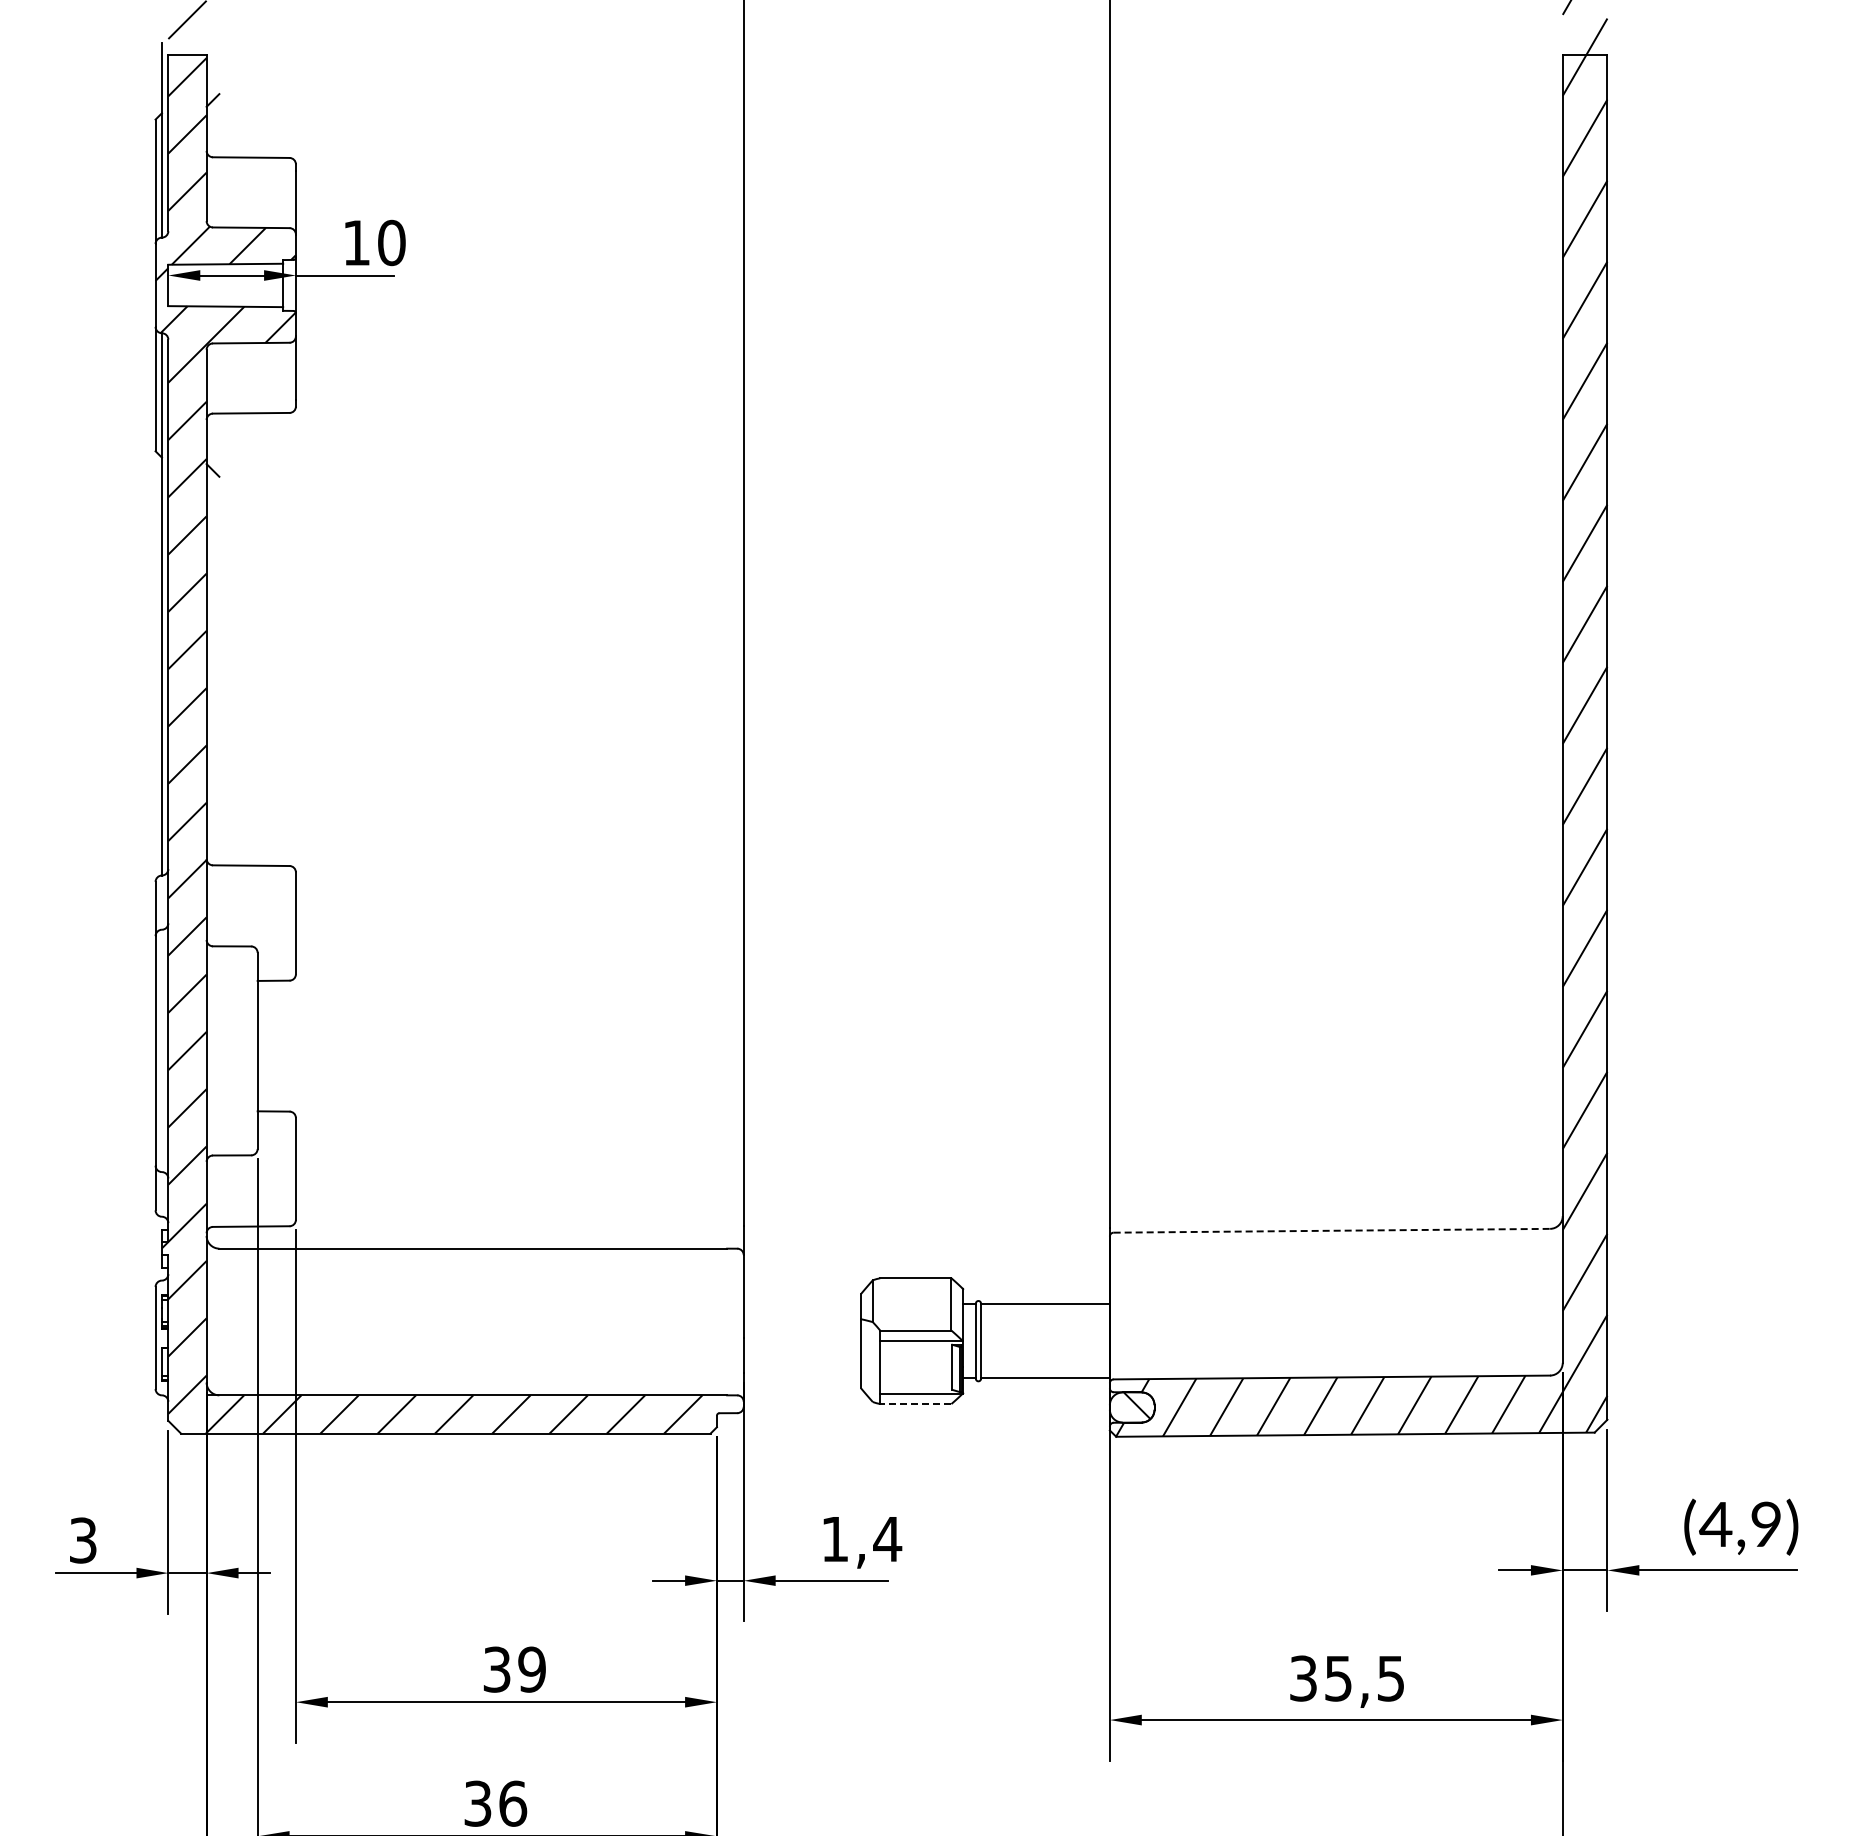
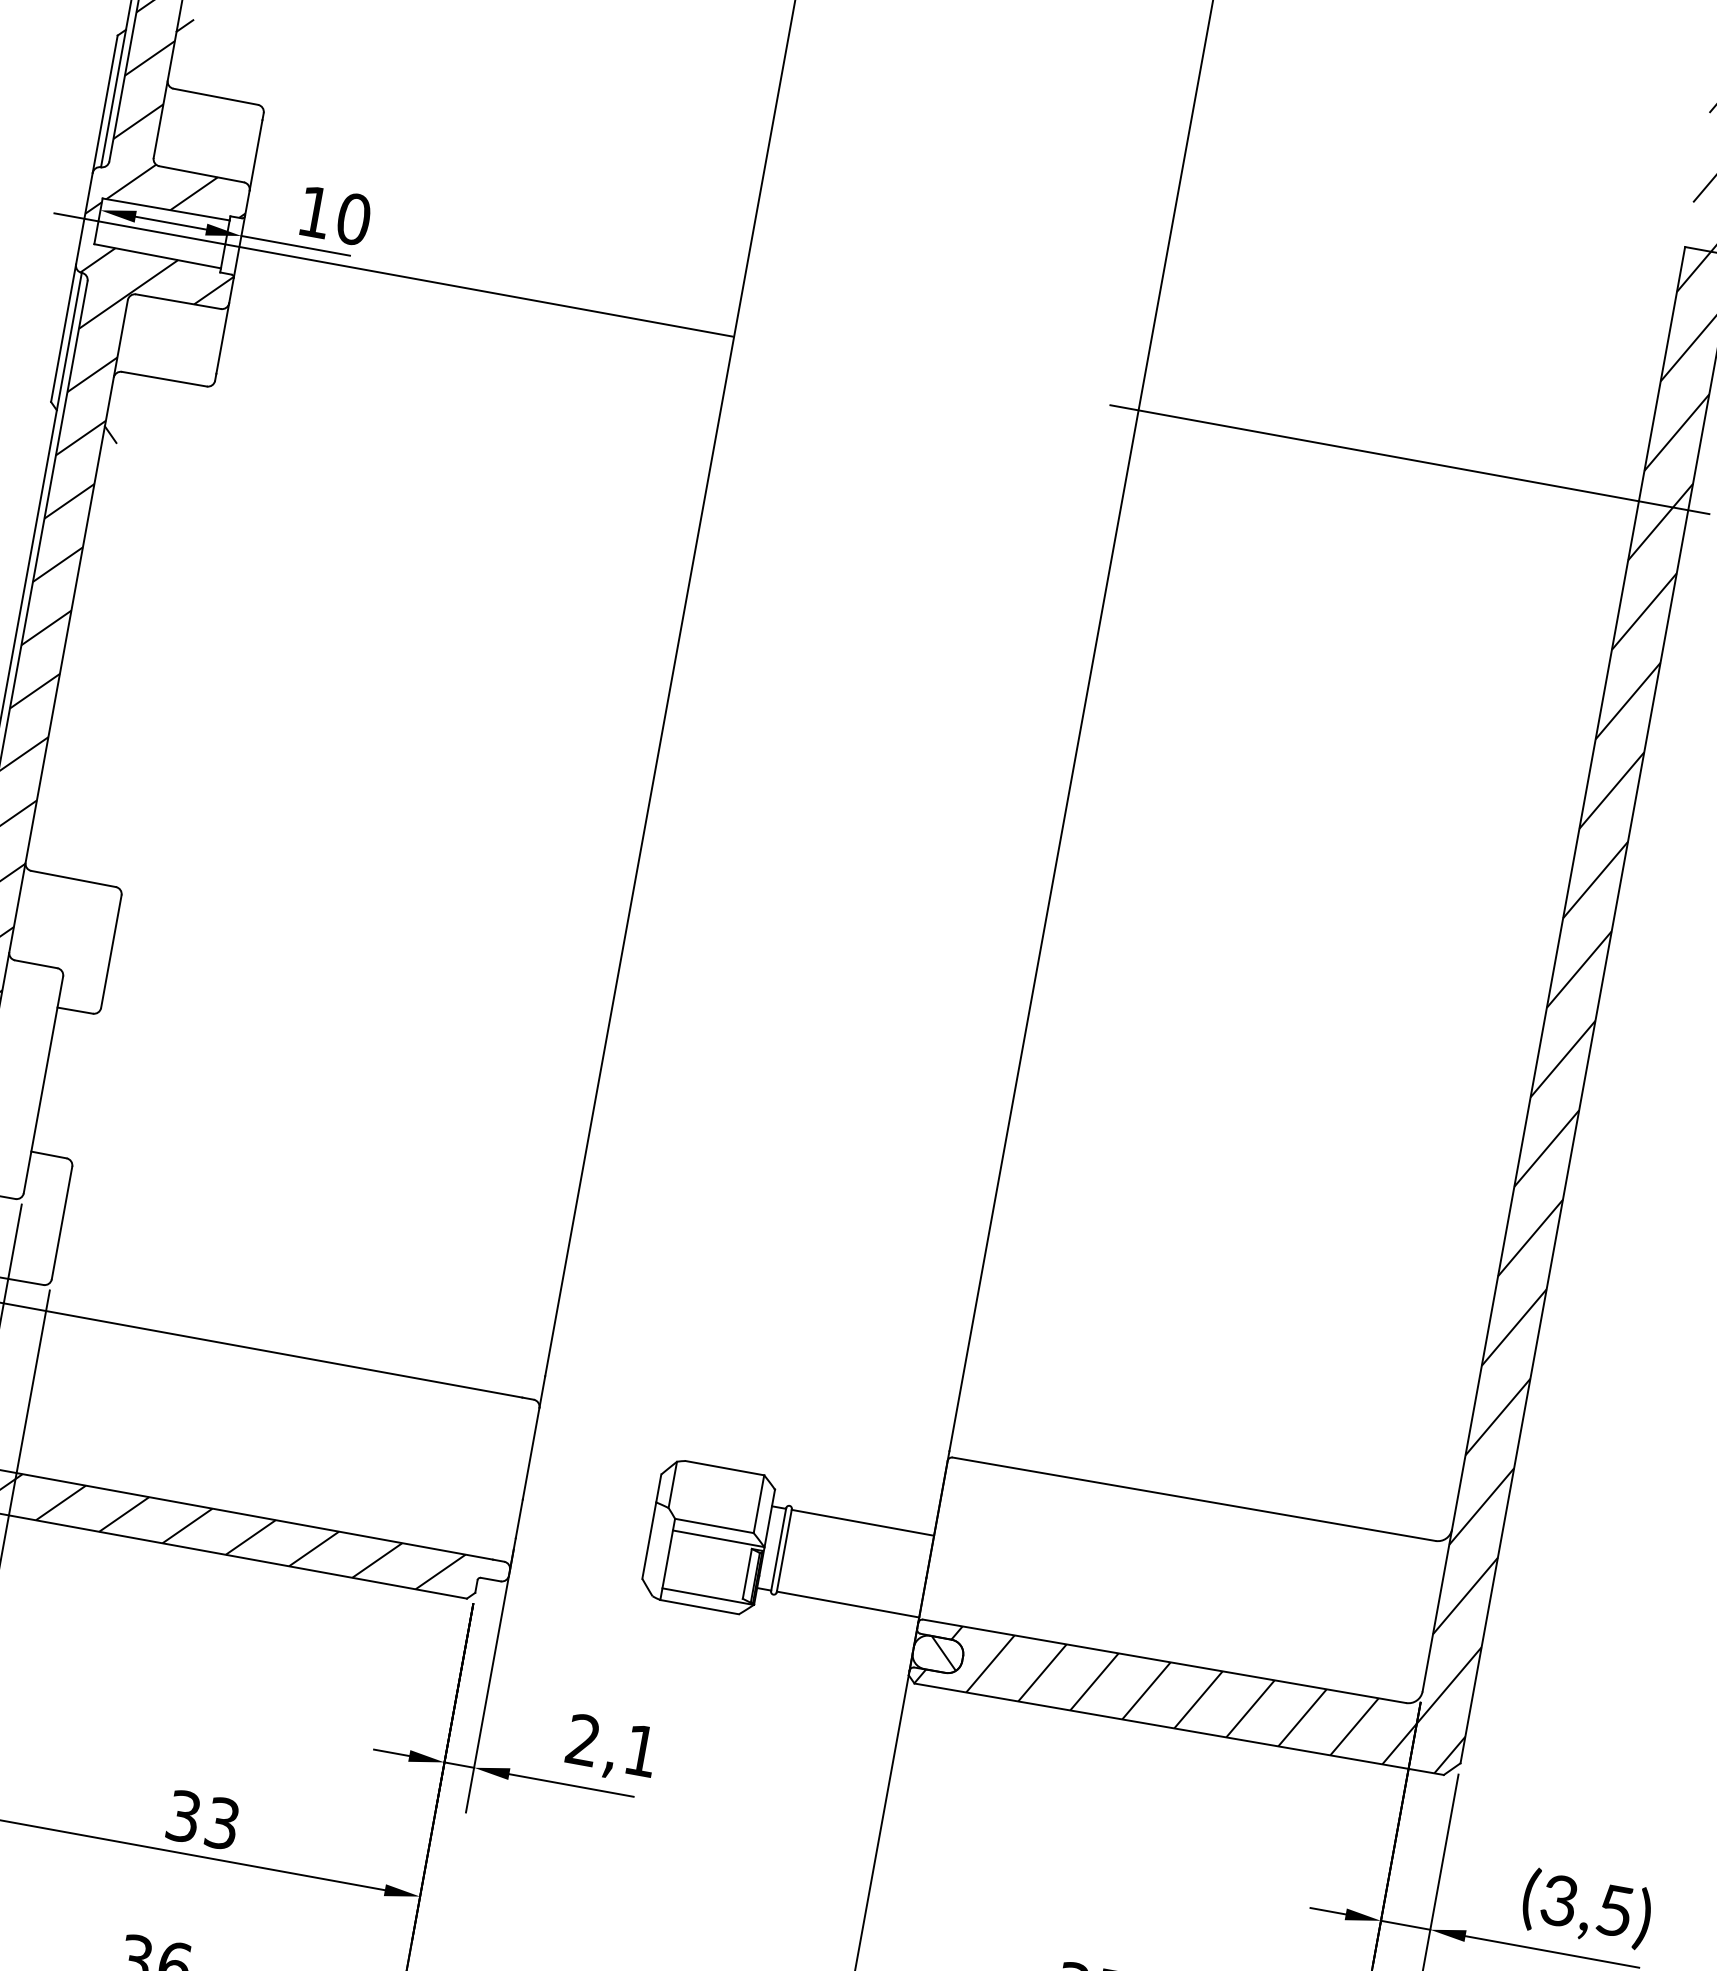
line: (435, 285) -> (393, 275), added
line: (1355, 285) -> (1409, 459), added
line: (1332, 1230) -> (1194, 1499), dashed -> solid
line: (915, 1404) -> (699, 1607), dashed -> solid
text: (1739, 1524) -> (1585, 1905), (4,9) -> (3,5)
text: (861, 1538) -> (612, 1744), 1,4 -> 2,1
text: (531, 1669) -> (221, 1823), 39 -> 33

